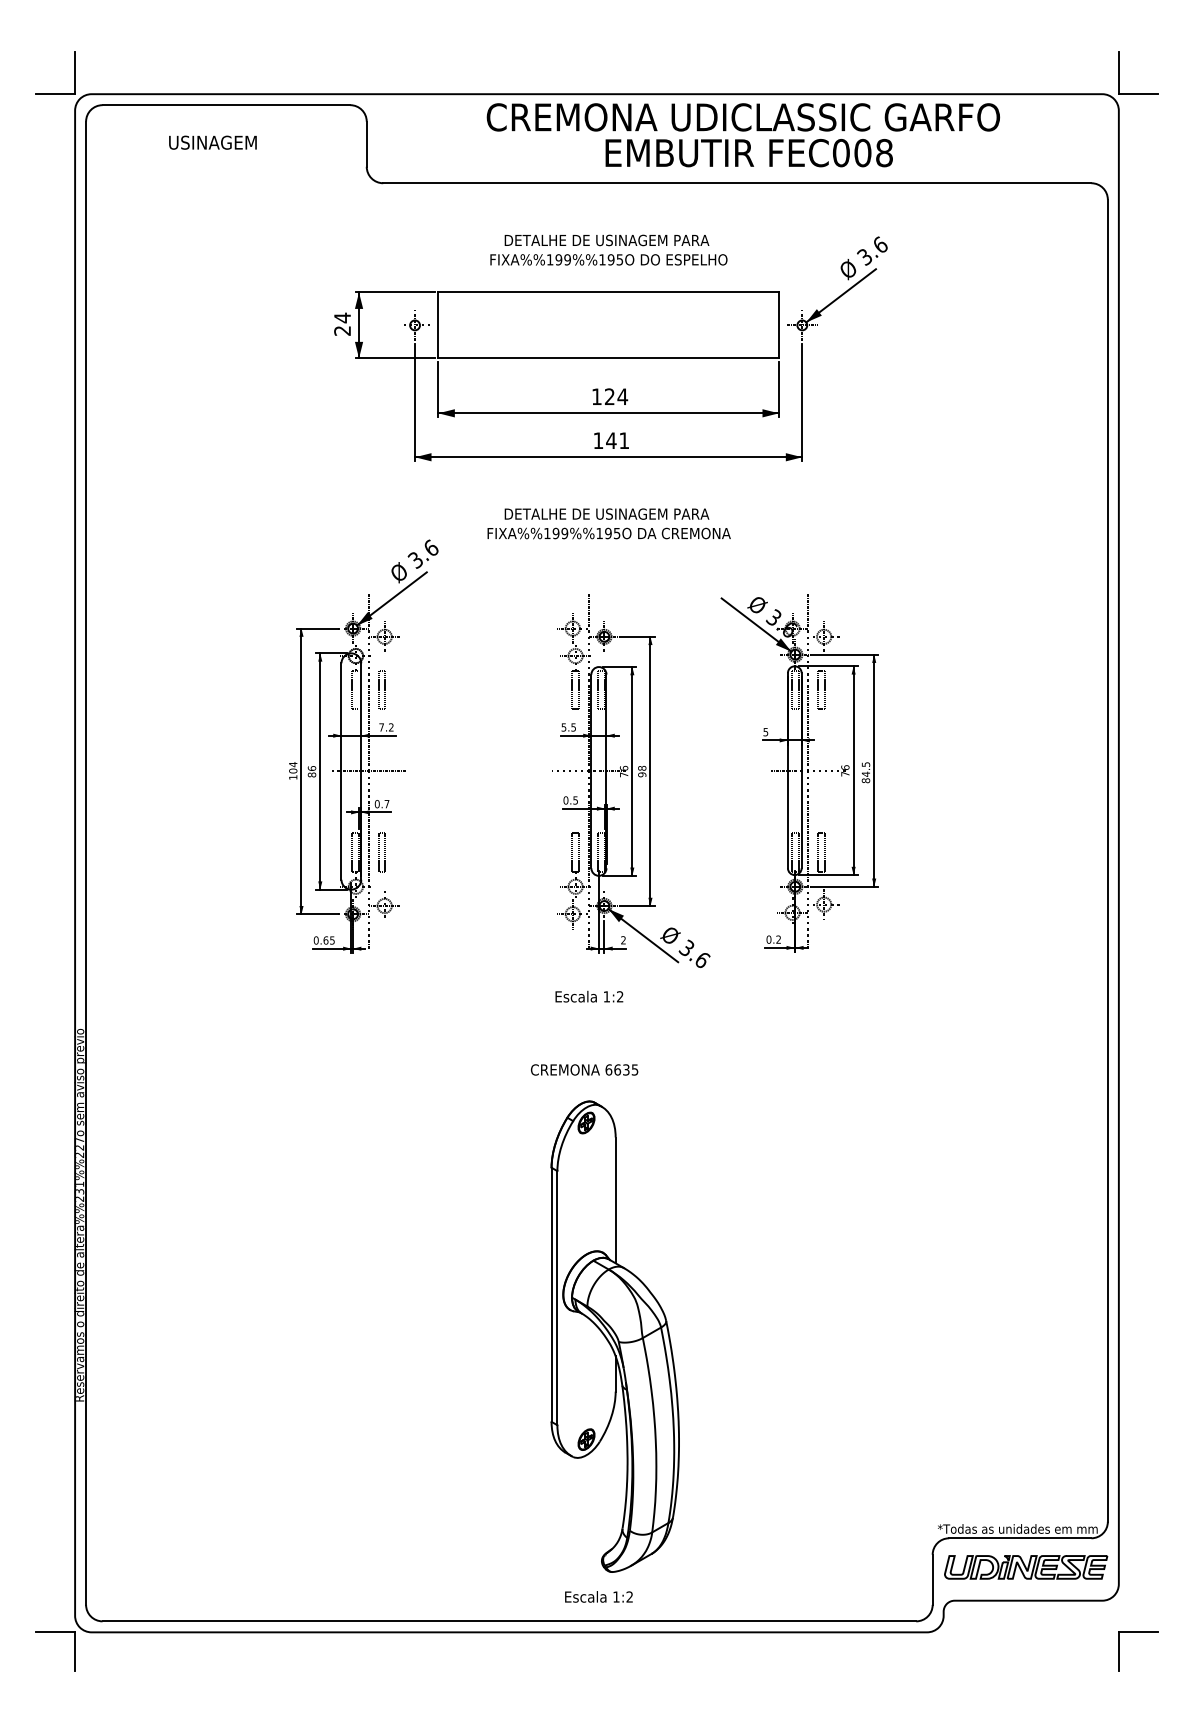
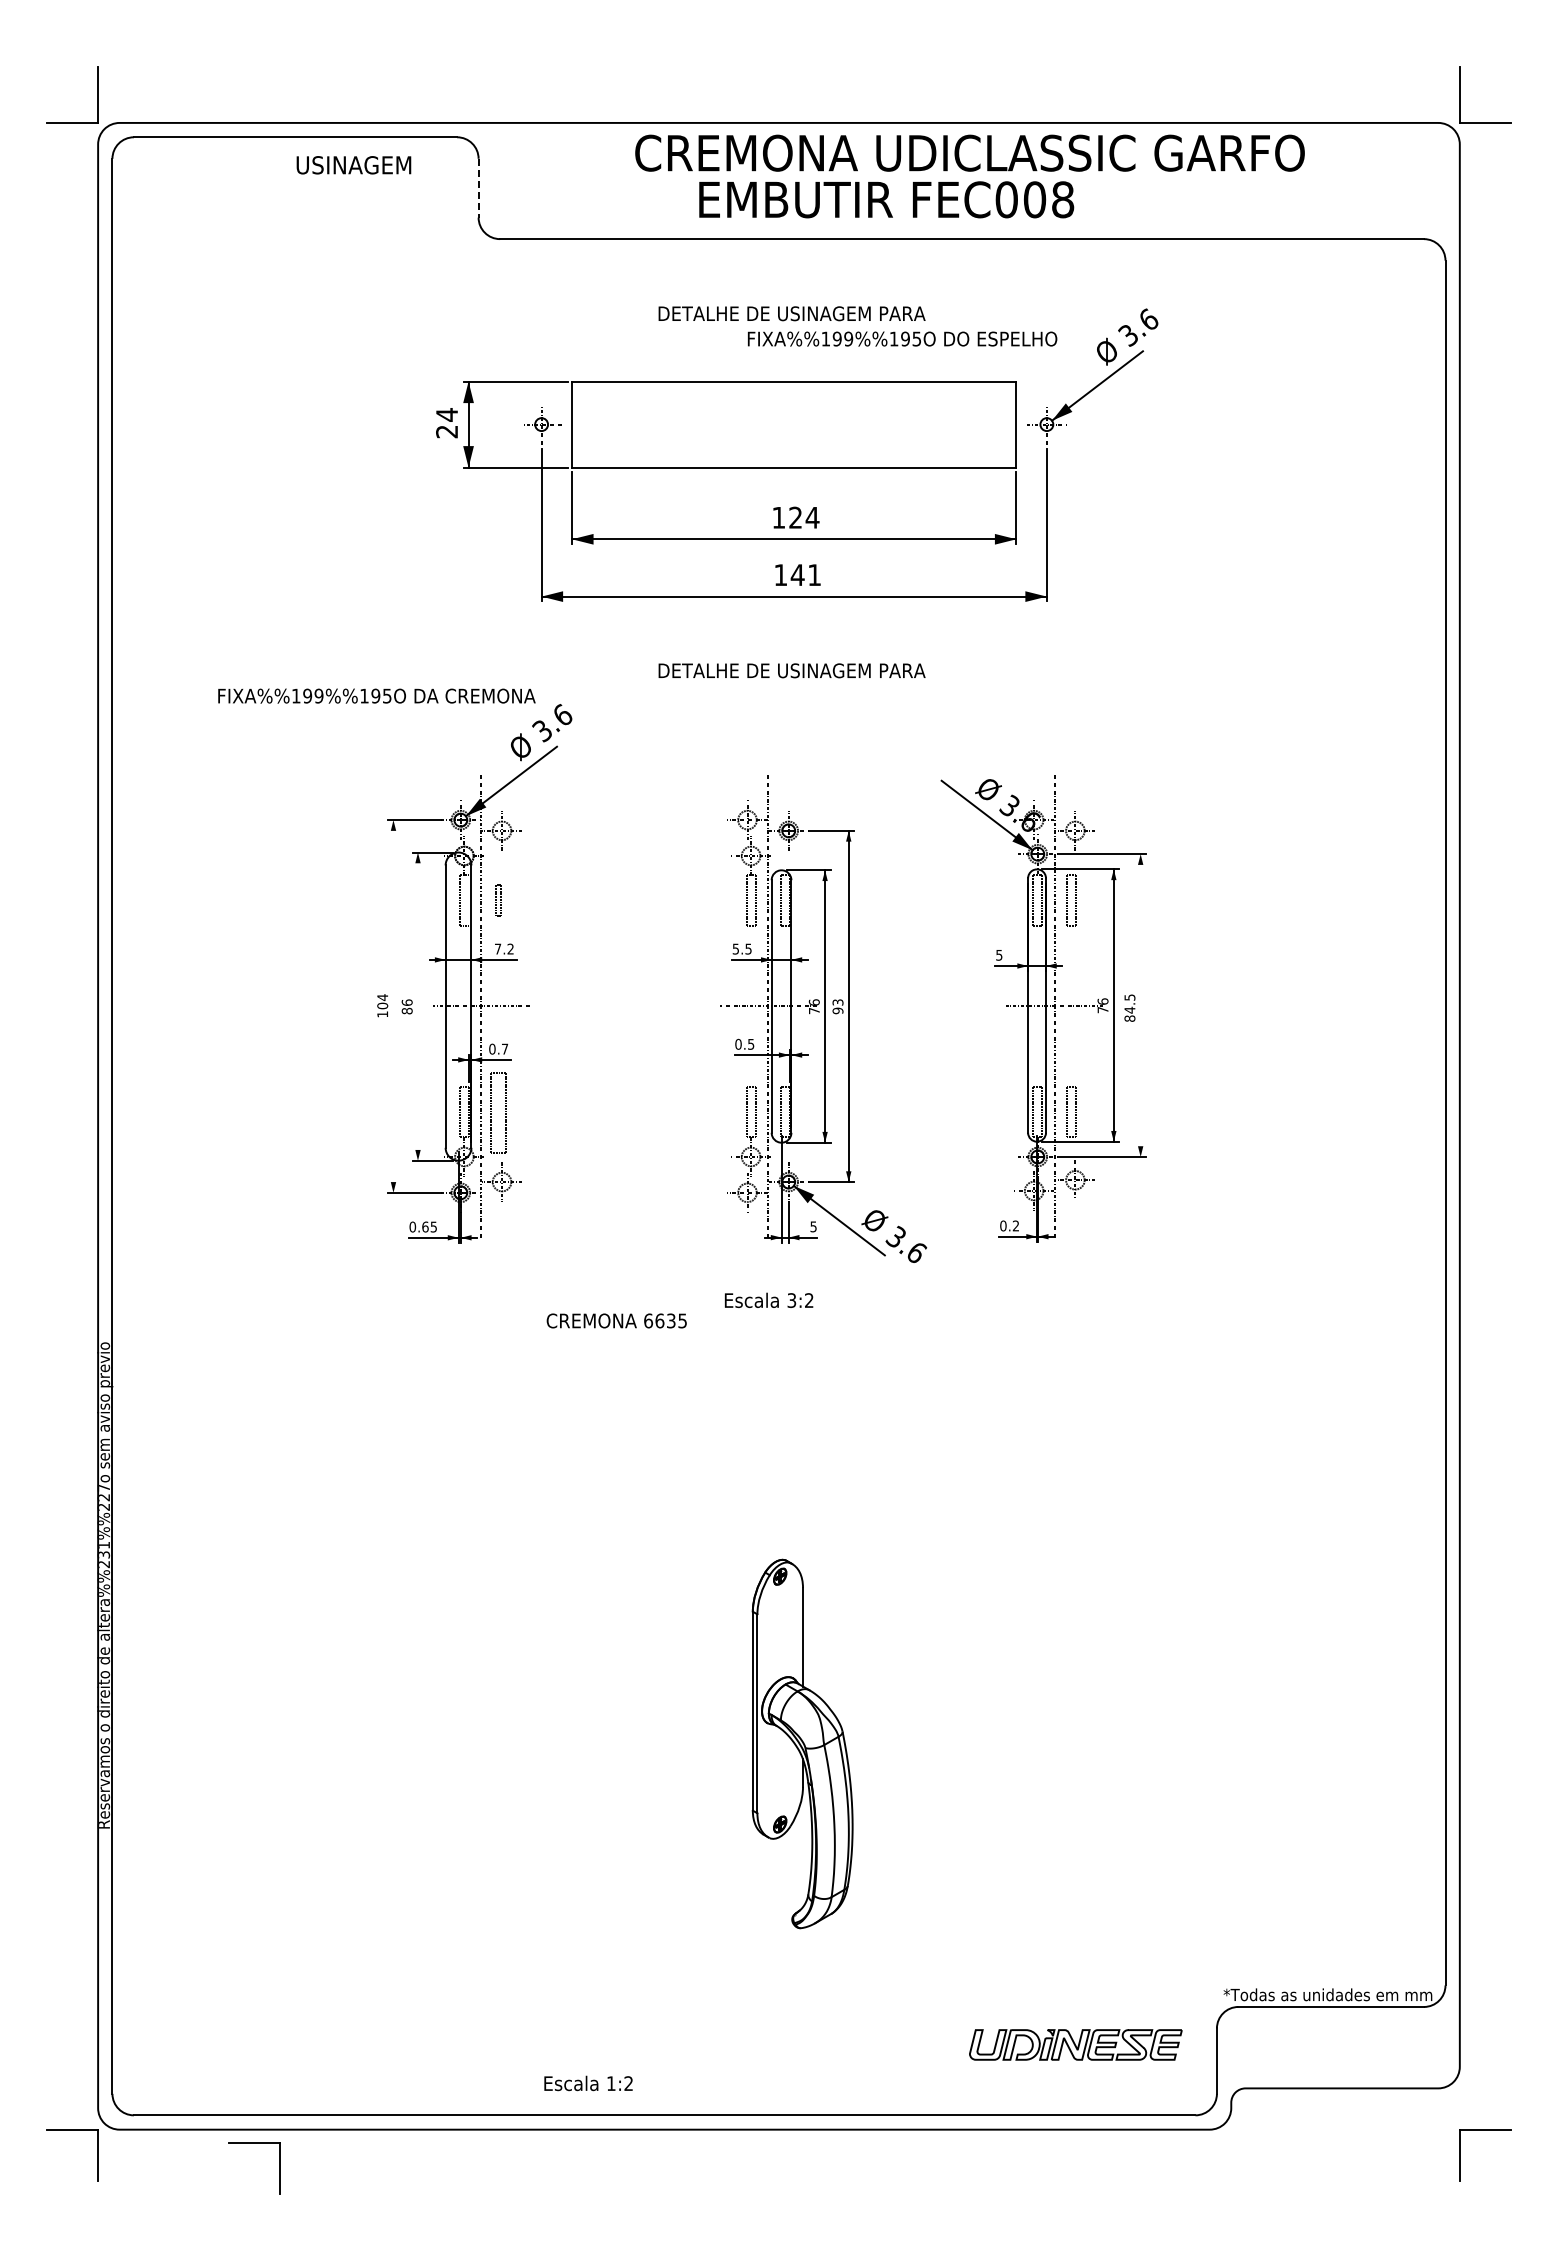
text: (212, 142) -> (353, 165), moved
line: (366, 144) -> (478, 188), solid -> dashed
text: (749, 152) -> (886, 199), moved
text: (608, 259) -> (902, 338), moved
text: (608, 533) -> (376, 695), moved
part: (381, 690) -> (498, 900), size x0.6
text: (641, 768) -> (837, 1002), 98 -> 93
line: (874, 770) -> (1140, 1005), removed
line: (301, 771) -> (393, 1006), removed
line: (319, 771) -> (417, 1006), removed
part: (381, 851) -> (498, 1111), size x1.6
text: (623, 940) -> (813, 1226), 2 -> 5
text: (606, 996) -> (791, 1300), 1:2 -> 3:2
text: (584, 1069) -> (616, 1320), moved
part: (615, 1336) -> (802, 1743), size x0.6
part: (1025, 1567) -> (1075, 2044), moved
text: (598, 1596) -> (588, 2083), moved
part: (194, 1642) -> (254, 2143), added

